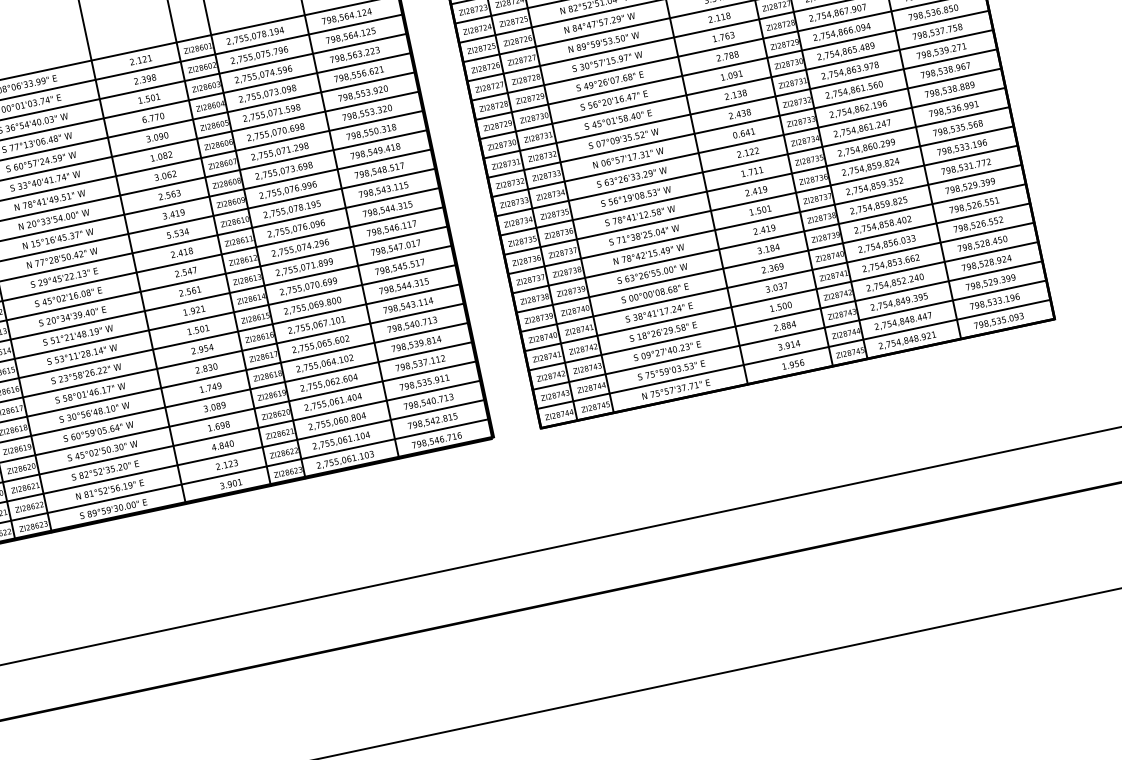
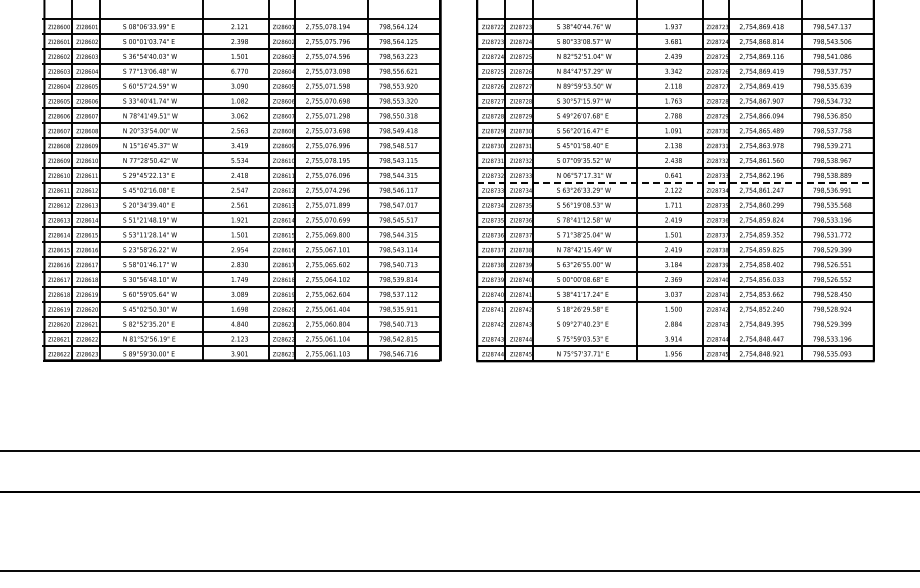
line: (748, 141) -> (675, 182), solid -> dashed
line: (785, 315) -> (675, 316), removed
line: (789, 335) -> (675, 331), removed

